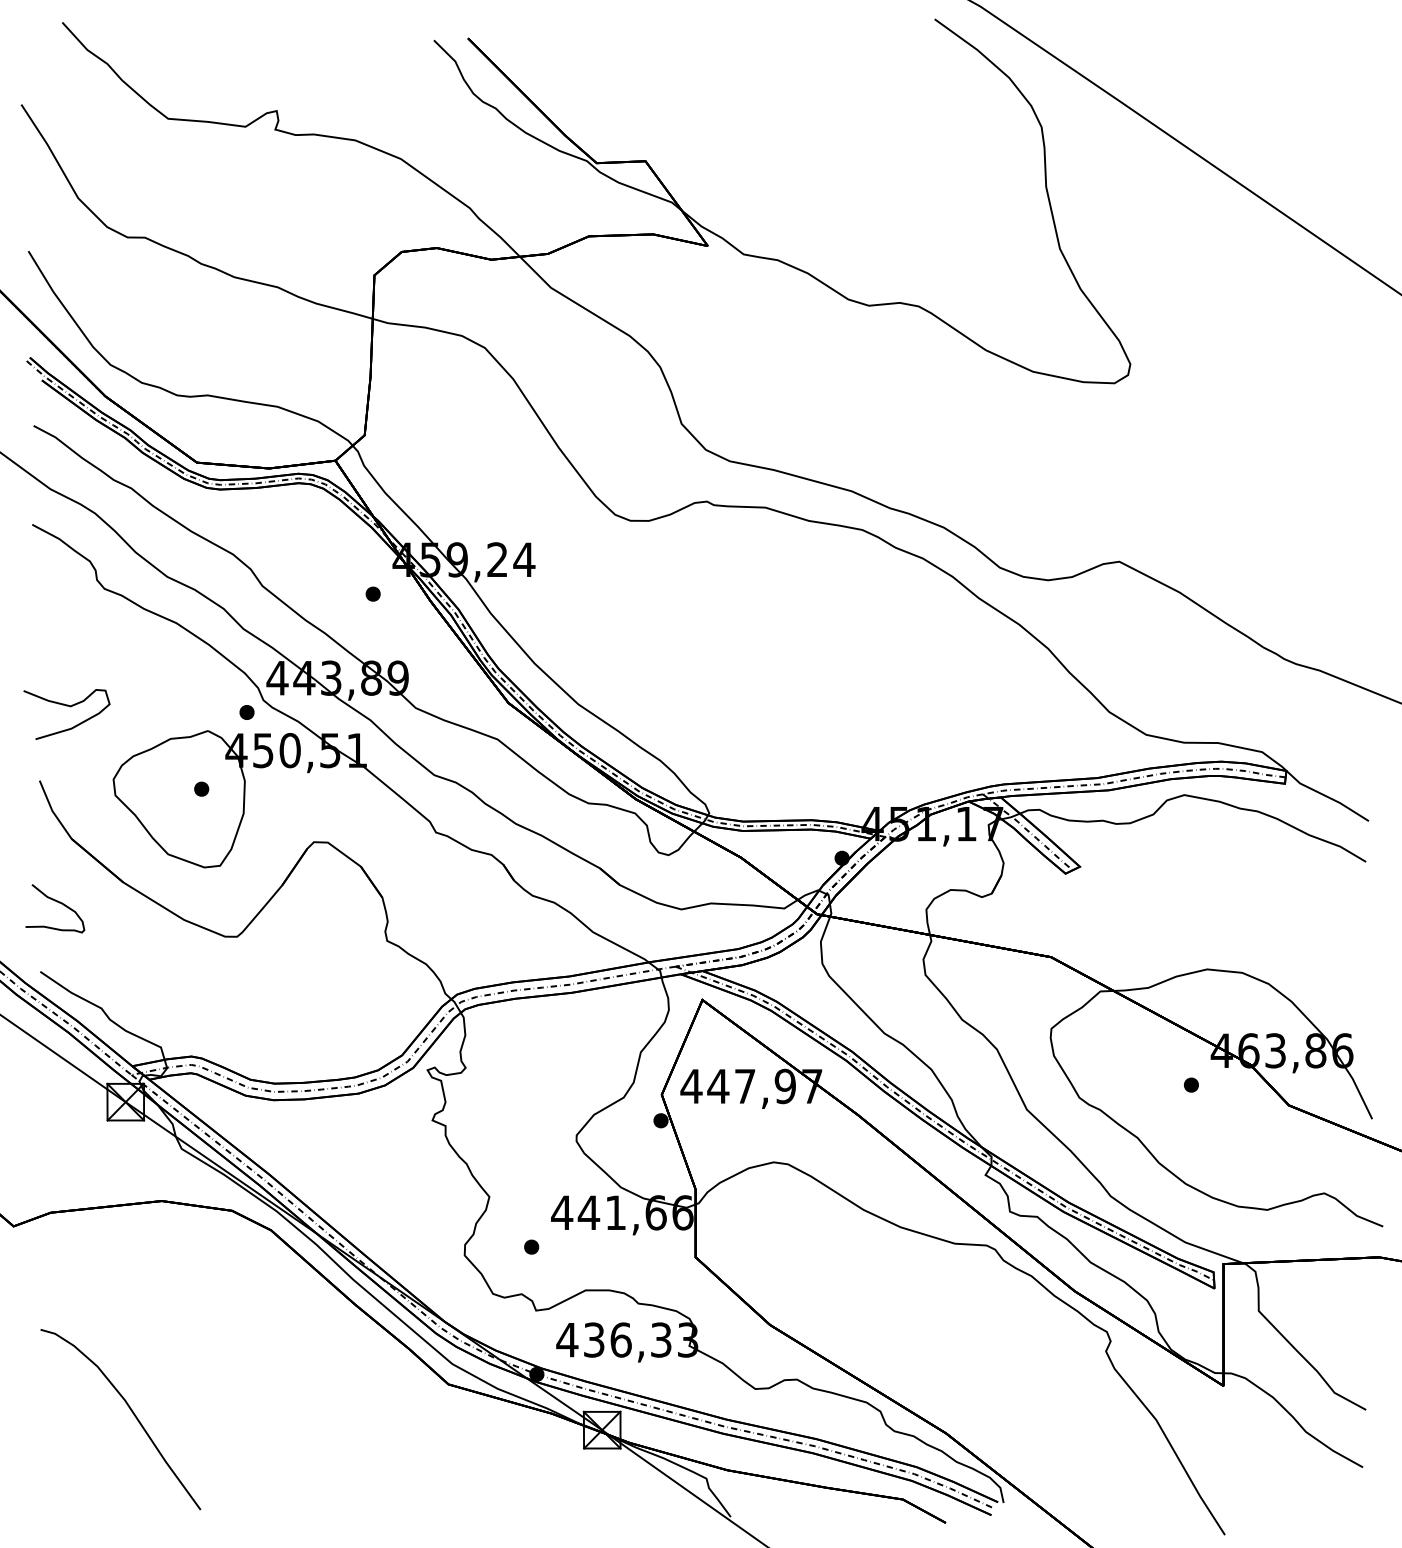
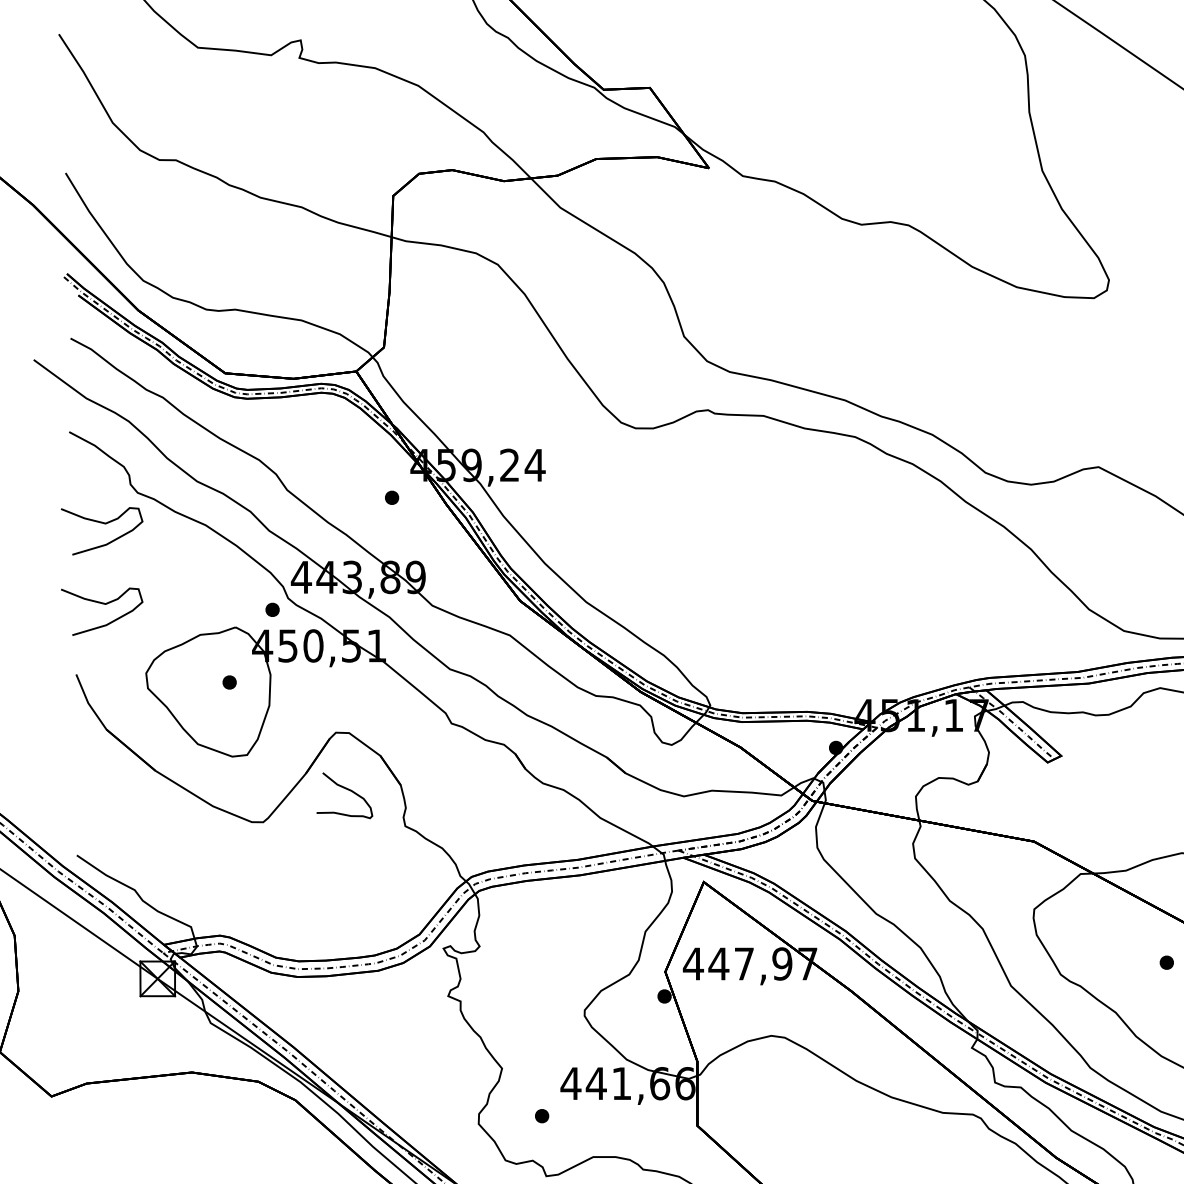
curve: (66, 621) -> (101, 523), added
curve: (57, 902) -> (346, 789), moved

